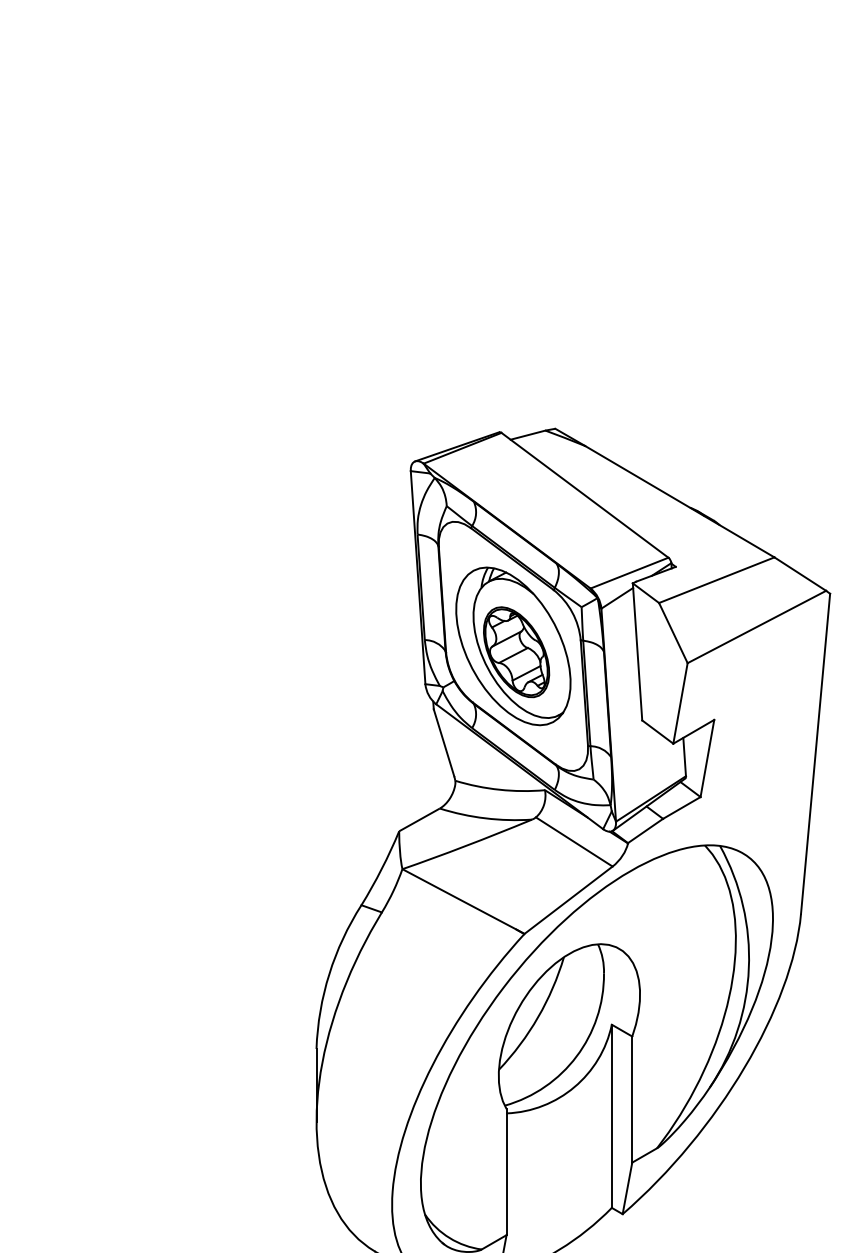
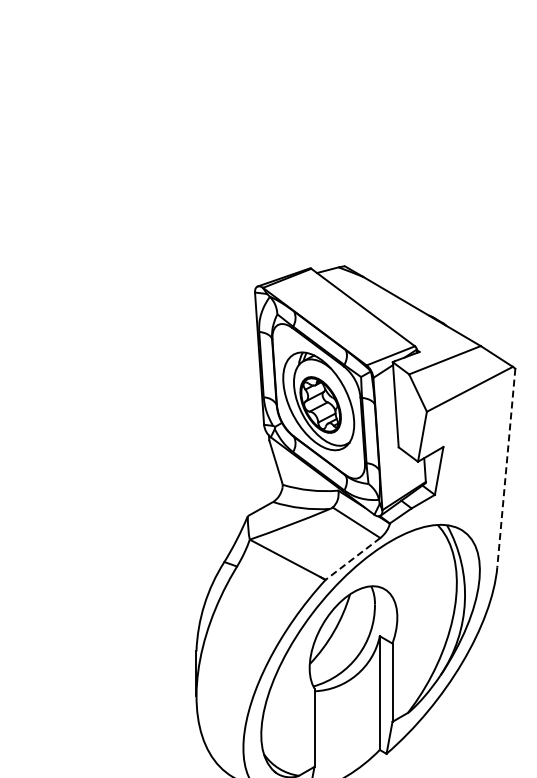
line: (815, 754) -> (506, 468), solid -> dashed
line: (567, 901) -> (352, 559), solid -> dashed

